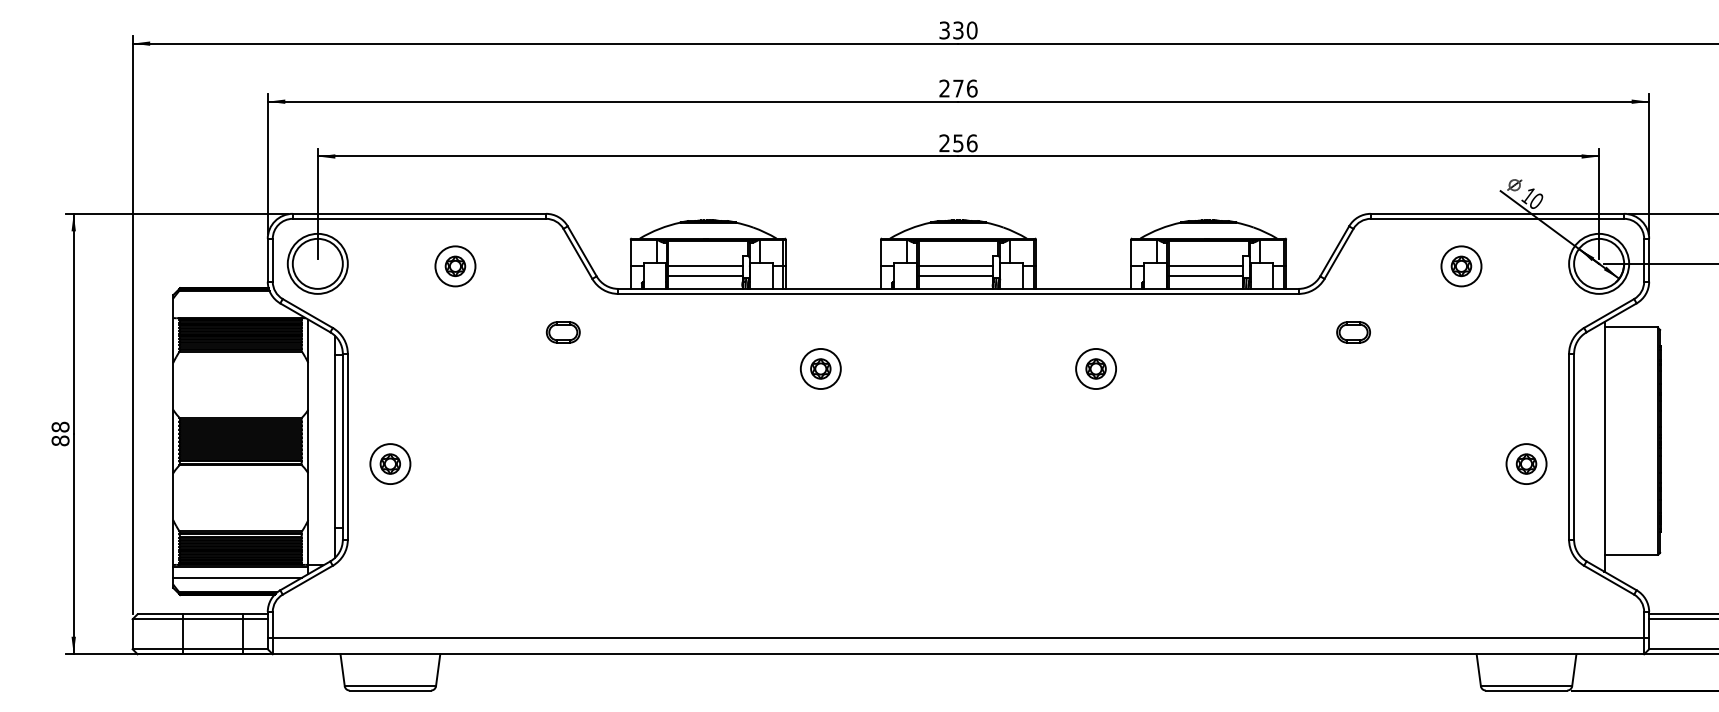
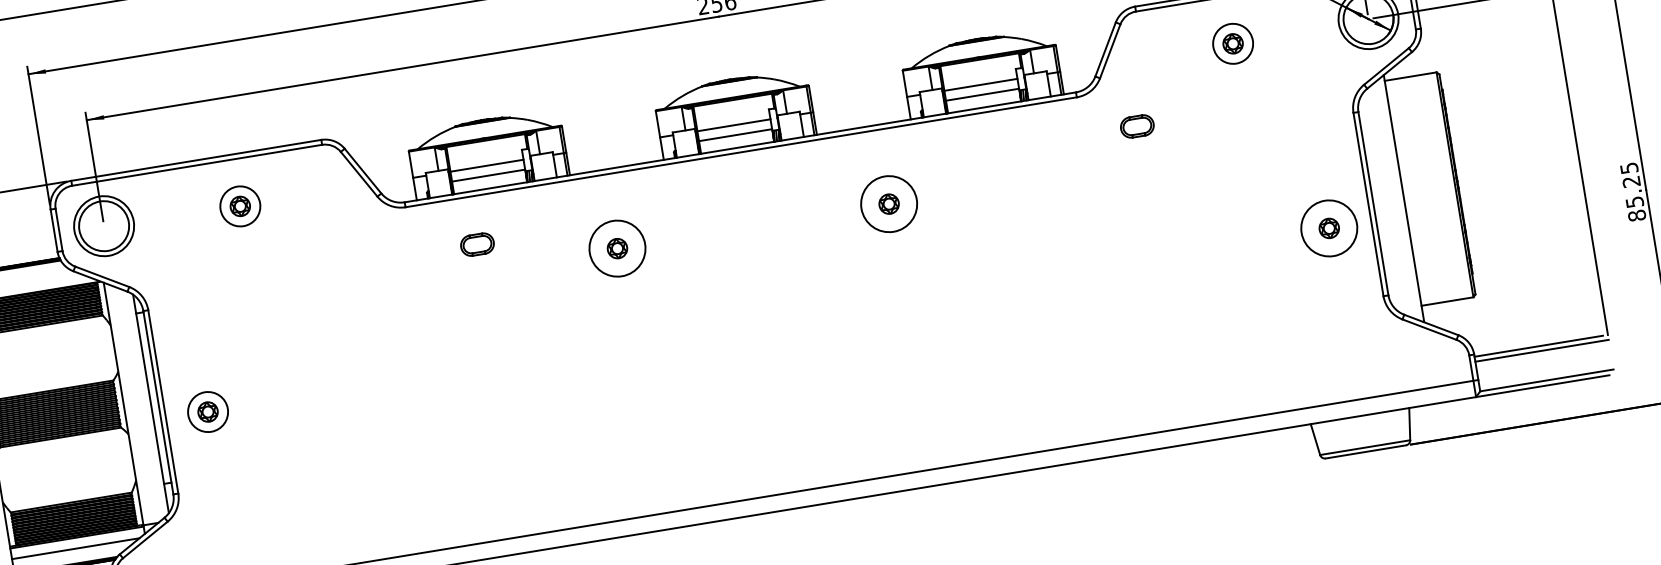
part: (562, 332) -> (476, 244), moved
circle: (820, 368) -> (617, 248), size x1.4
circle: (1096, 368) -> (889, 203), size x1.4
circle: (1526, 464) -> (1329, 228), size x1.4

